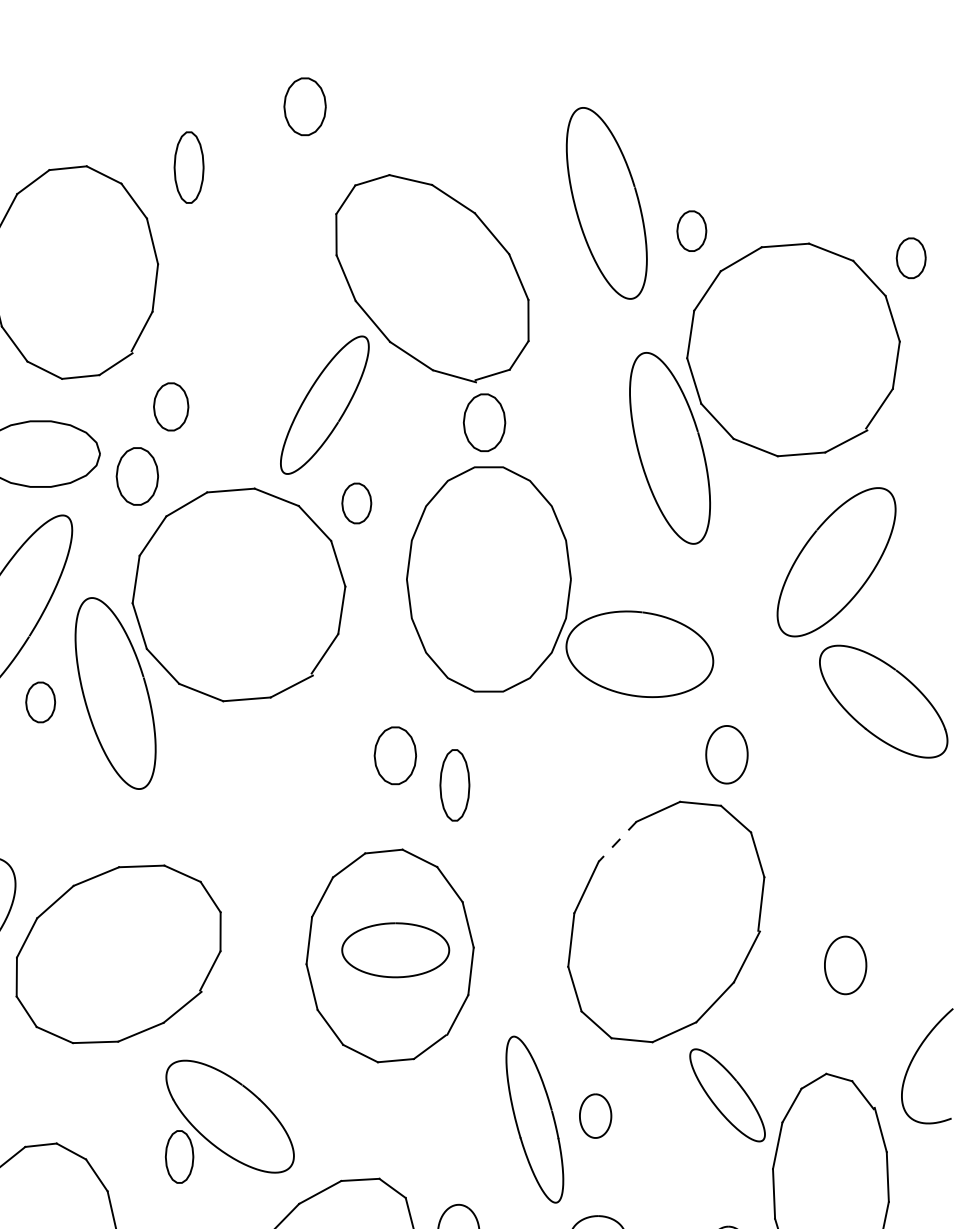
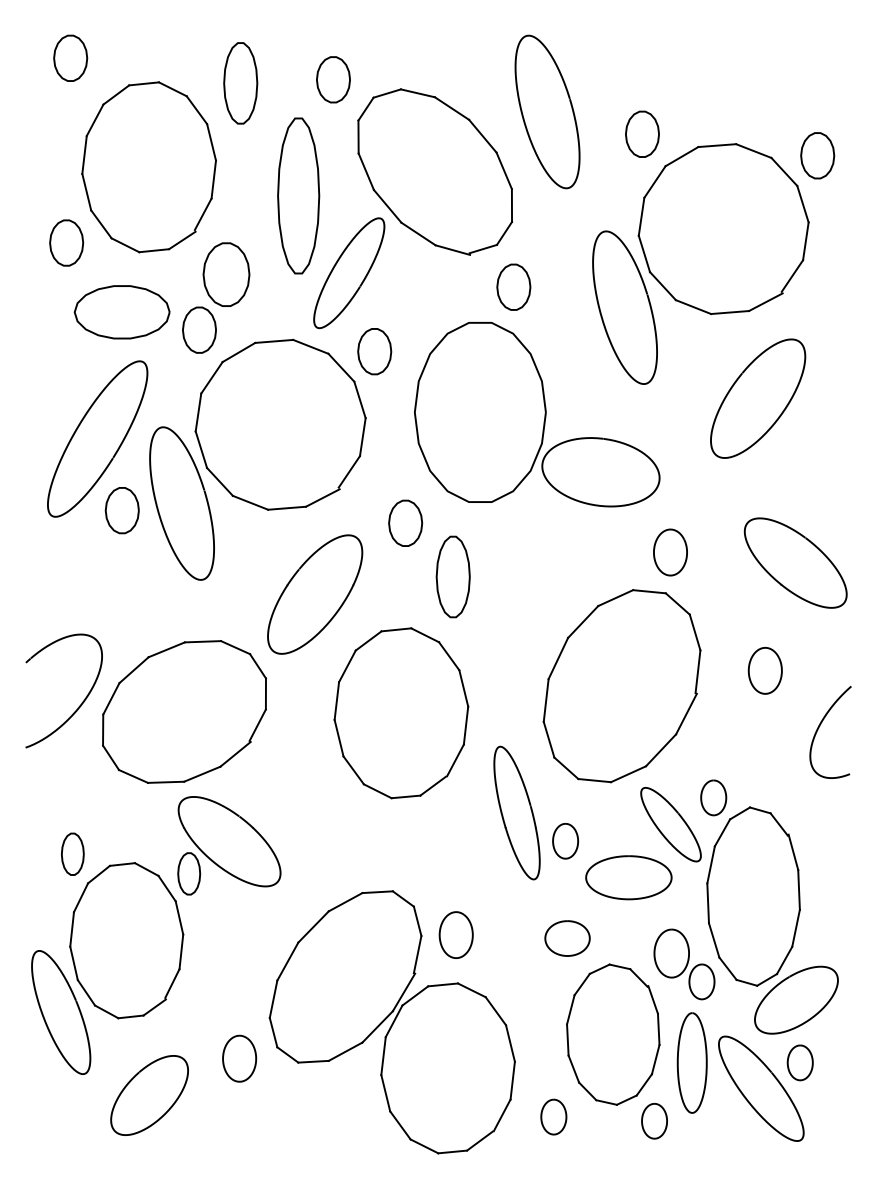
part: (305, 106) -> (333, 79), moved
part: (188, 167) -> (240, 83), size x1.43
curve: (635, 195) -> (570, 105), moved
part: (691, 230) -> (642, 133), size x1.43
part: (910, 257) -> (817, 155), size x1.43
part: (261, 307) -> (298, 195), added
part: (171, 406) -> (226, 274), size x1.67
part: (484, 421) -> (513, 286), moved
part: (356, 503) -> (374, 351), size x1.43
part: (883, 700) -> (795, 562), moved
part: (39, 702) -> (121, 510), size x1.43
part: (395, 754) -> (405, 522), moved
part: (454, 784) -> (452, 576), size x1.43
part: (282, 807) -> (315, 594), added
line: (618, 842) -> (583, 622), dashed -> solid
curve: (393, 924) -> (627, 857), moved
curve: (827, 958) -> (750, 665), moved
curve: (914, 1058) -> (820, 726), moved
part: (780, 1061) -> (713, 797), added
part: (534, 1118) -> (516, 812), moved
part: (230, 1121) -> (229, 845), moved

